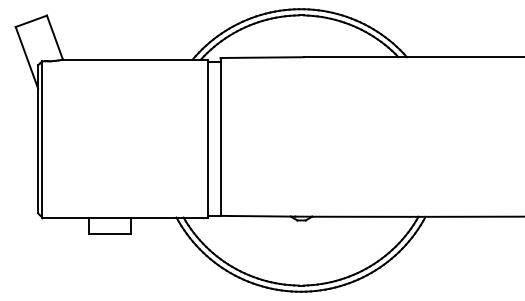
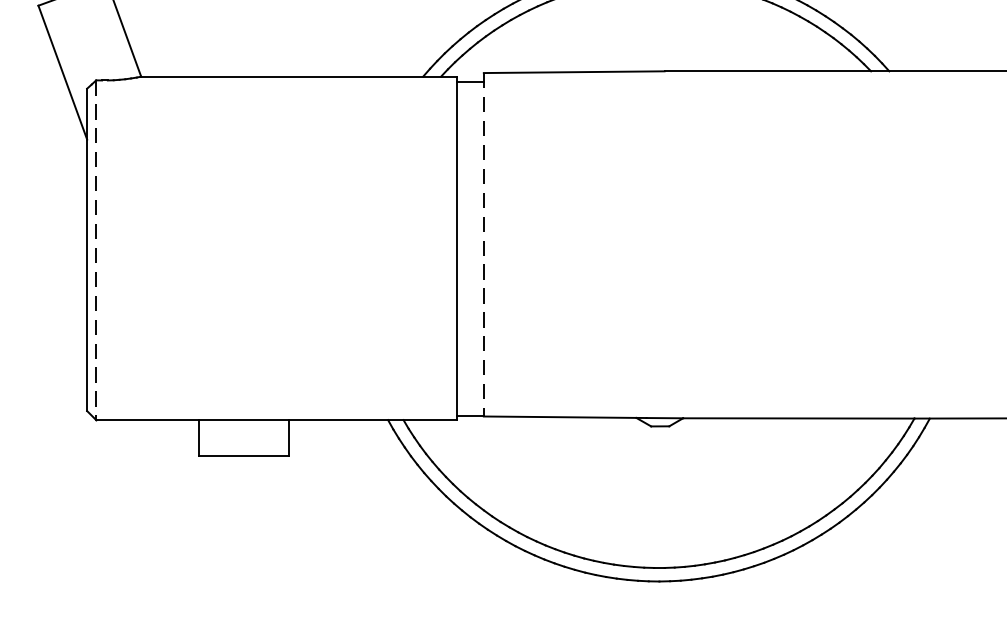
line: (220, 136) -> (483, 243), solid -> dashed
line: (42, 139) -> (96, 250), solid -> dashed

